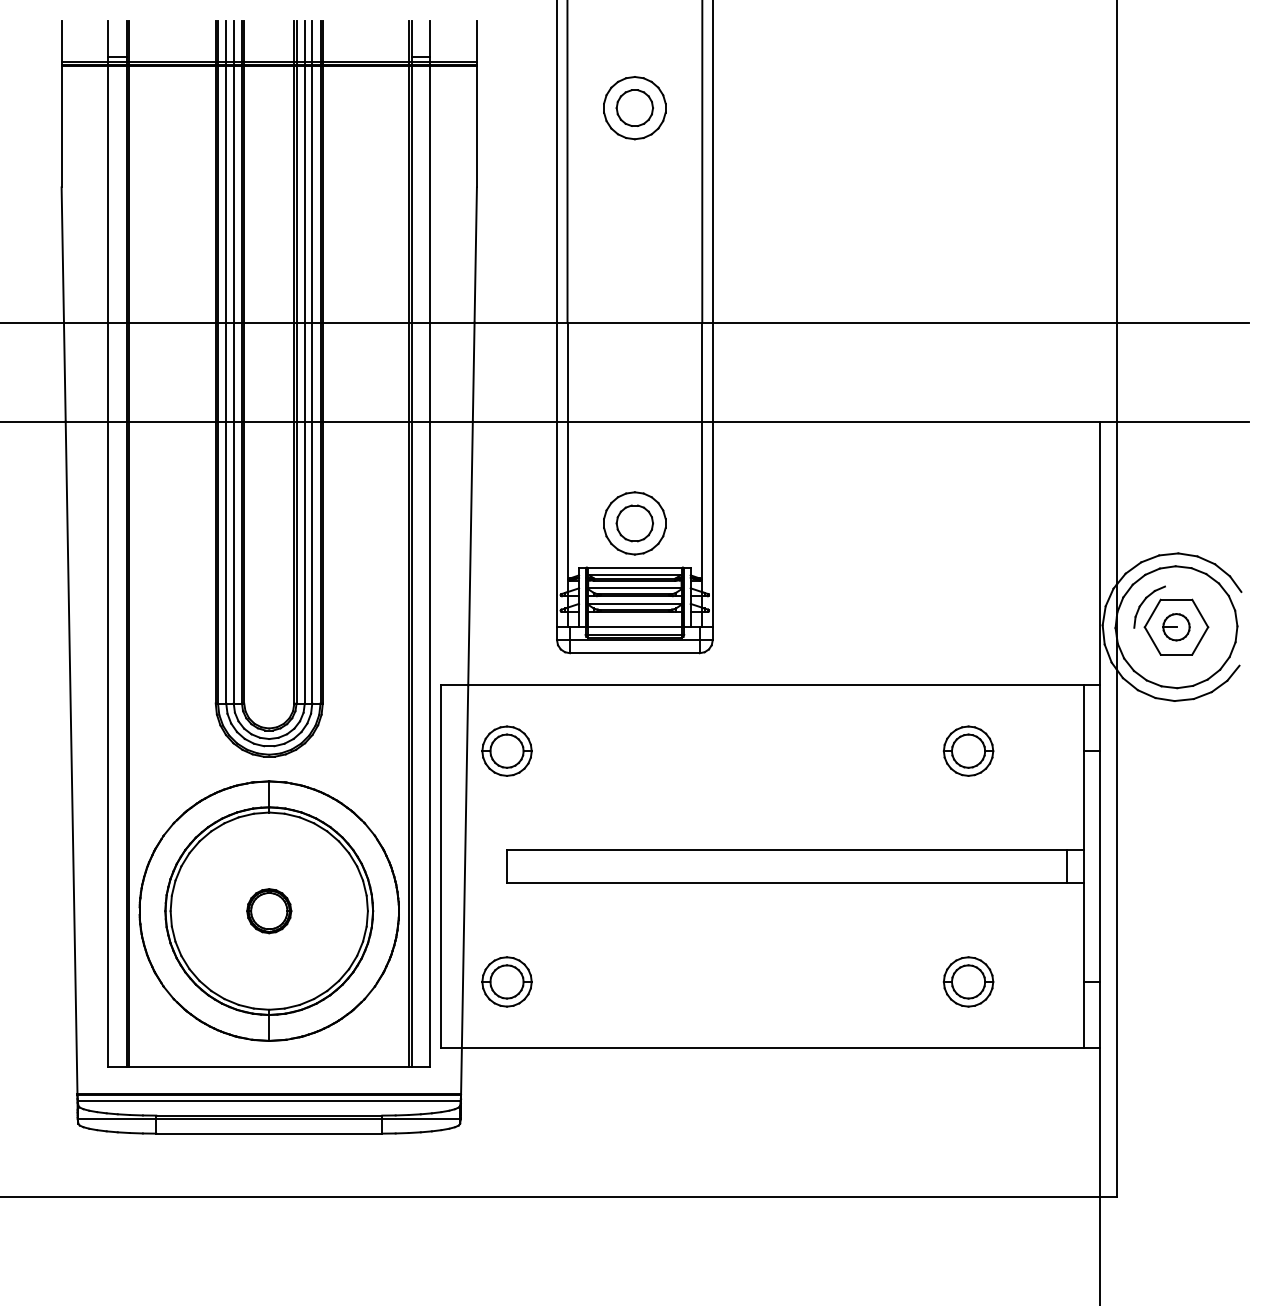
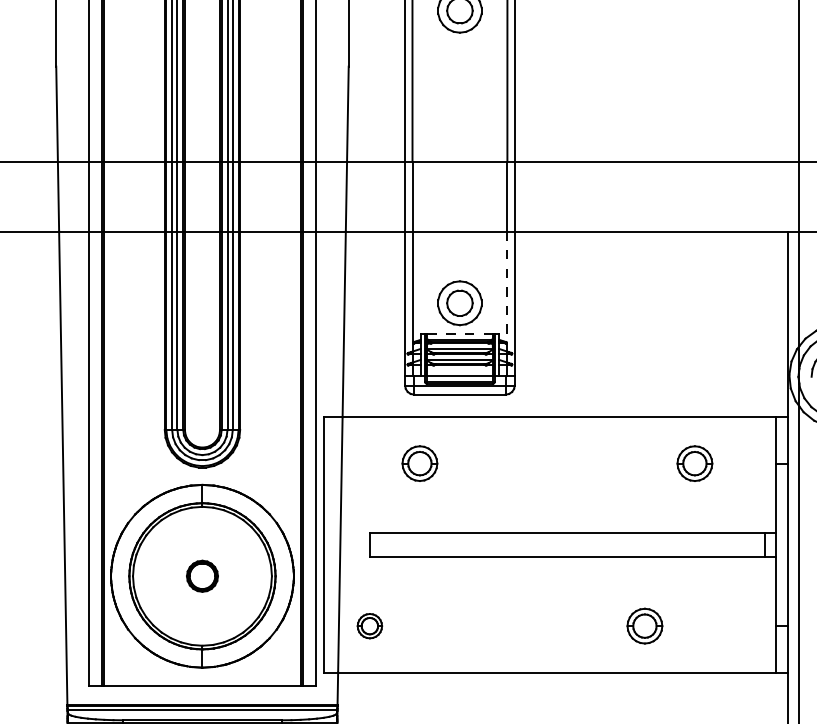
line: (702, 507) -> (507, 292), solid -> dashed
line: (634, 567) -> (459, 334), solid -> dashed
part: (506, 750) -> (419, 463), moved
part: (506, 981) -> (369, 625), size x0.7
part: (968, 981) -> (644, 625), moved

